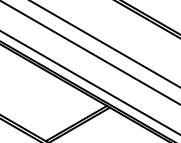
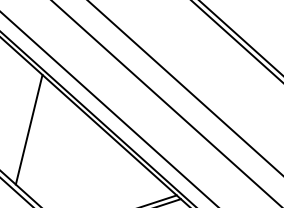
line: (9, 84) -> (28, 128), added

